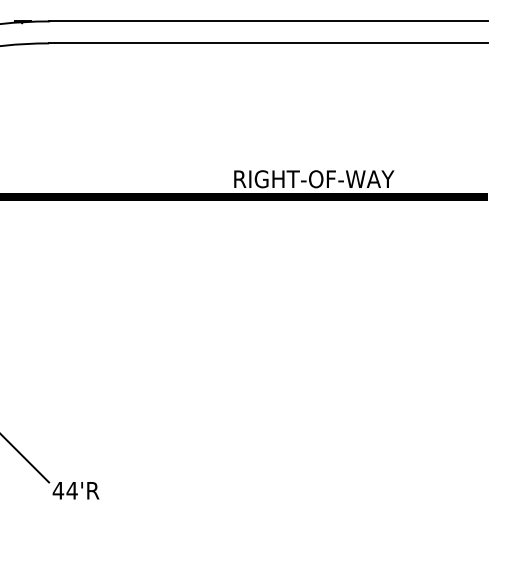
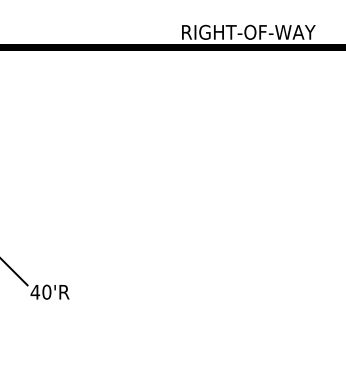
text: (71, 490) -> (46, 292), 44'R -> 40'R

